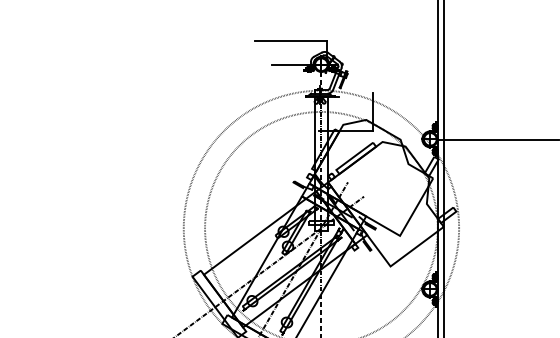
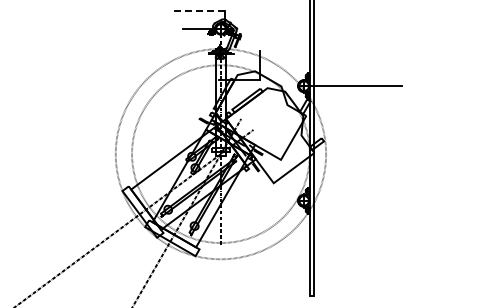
line: (290, 40) -> (197, 10), solid -> dashed

